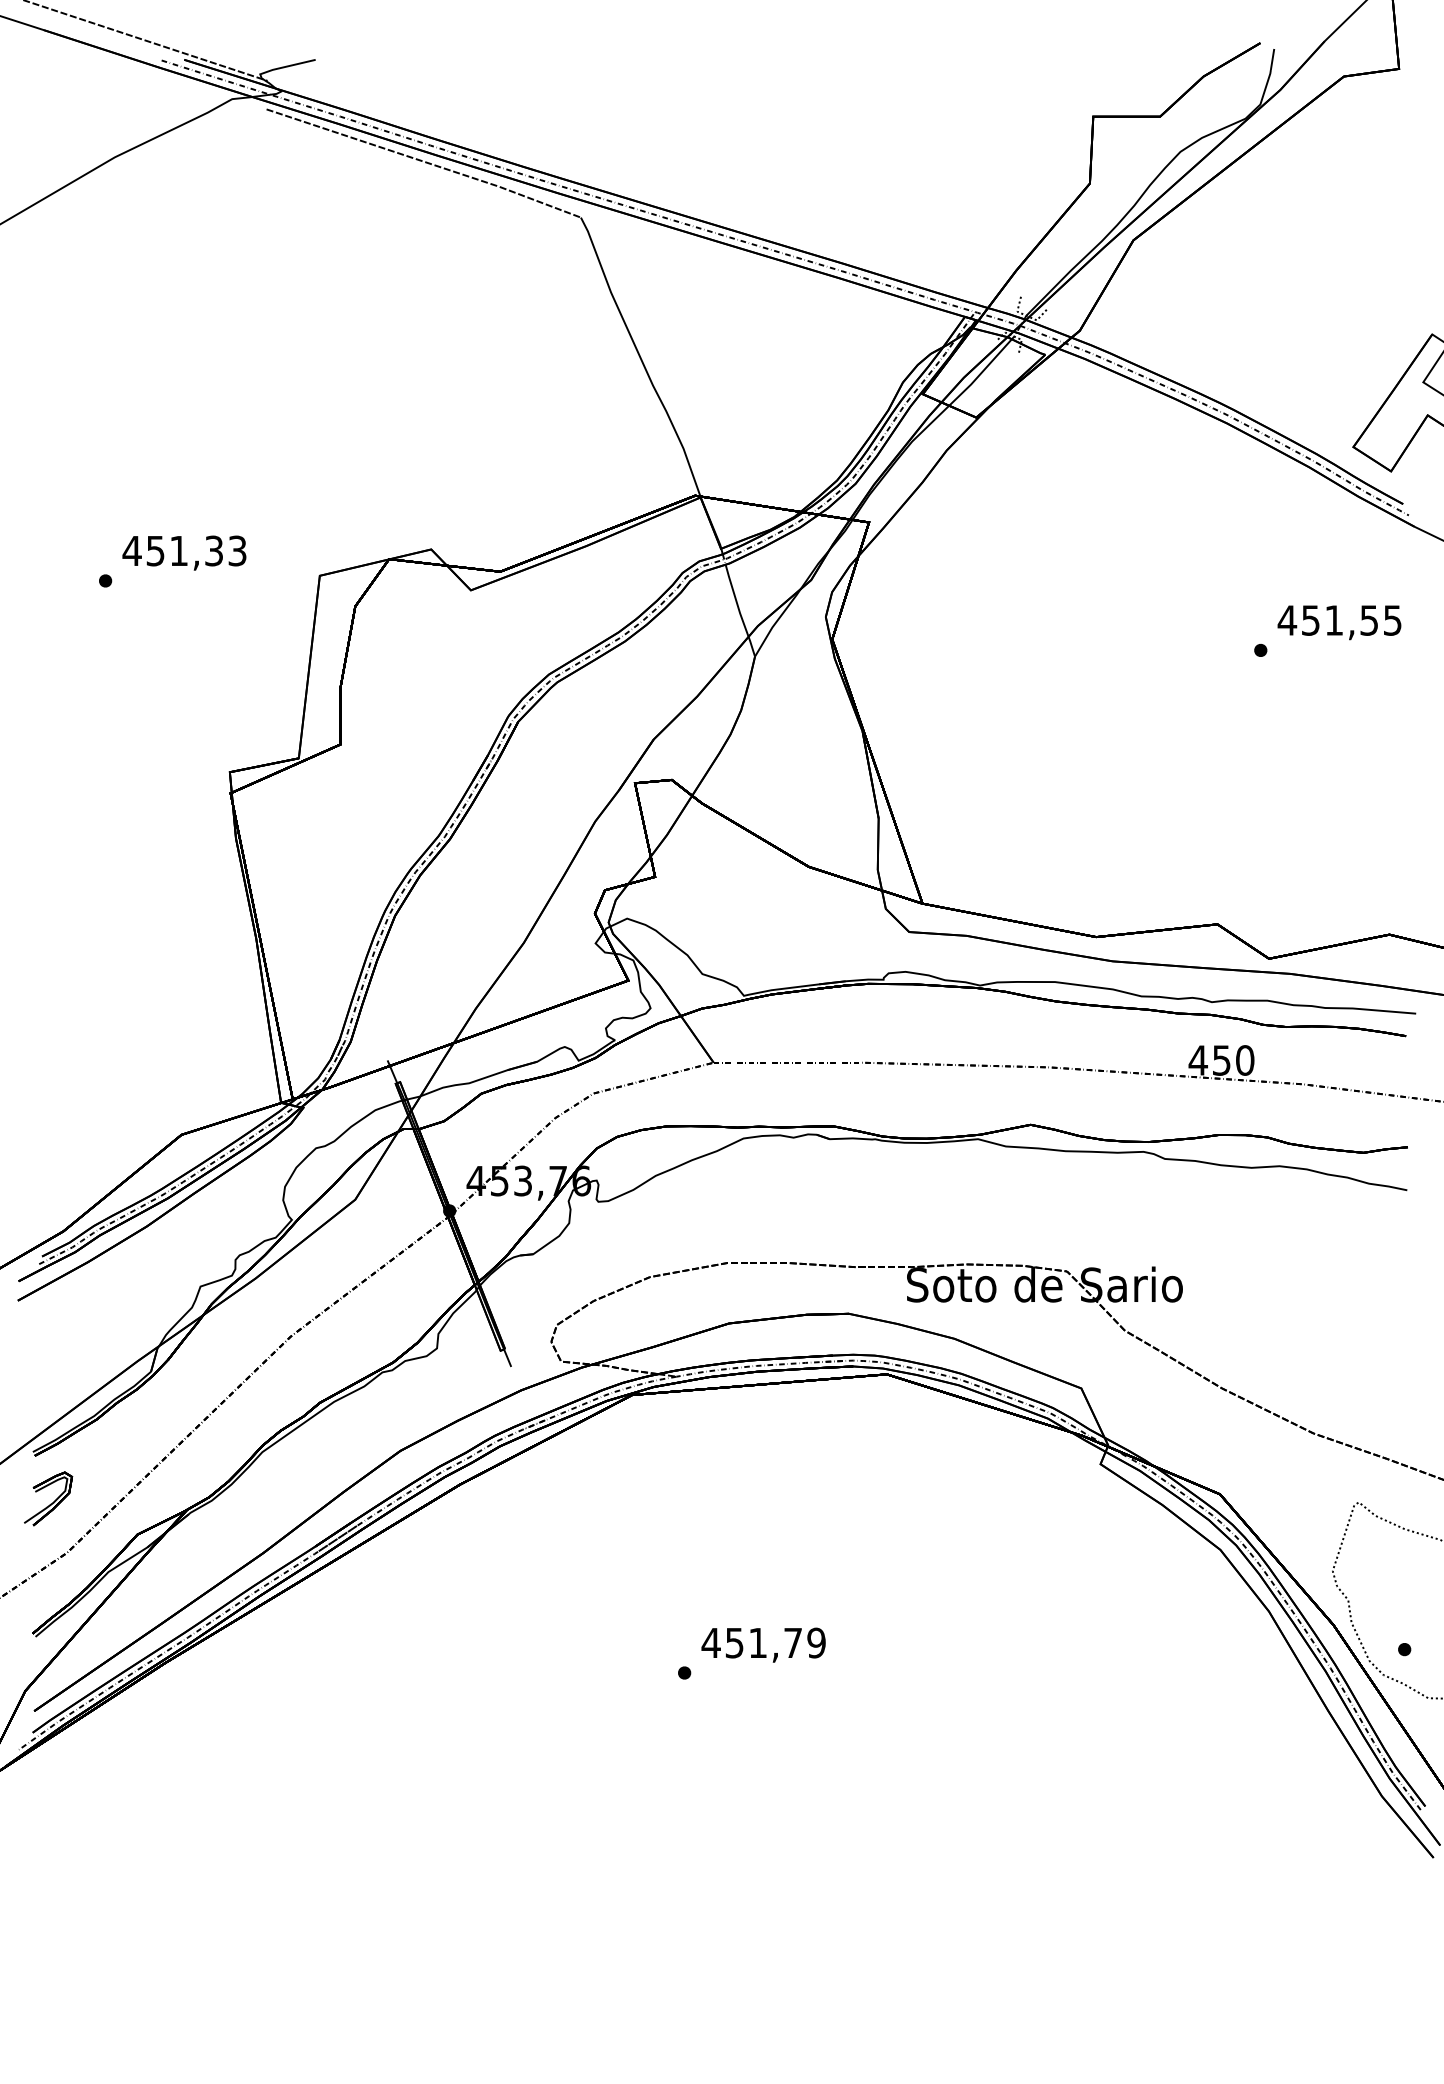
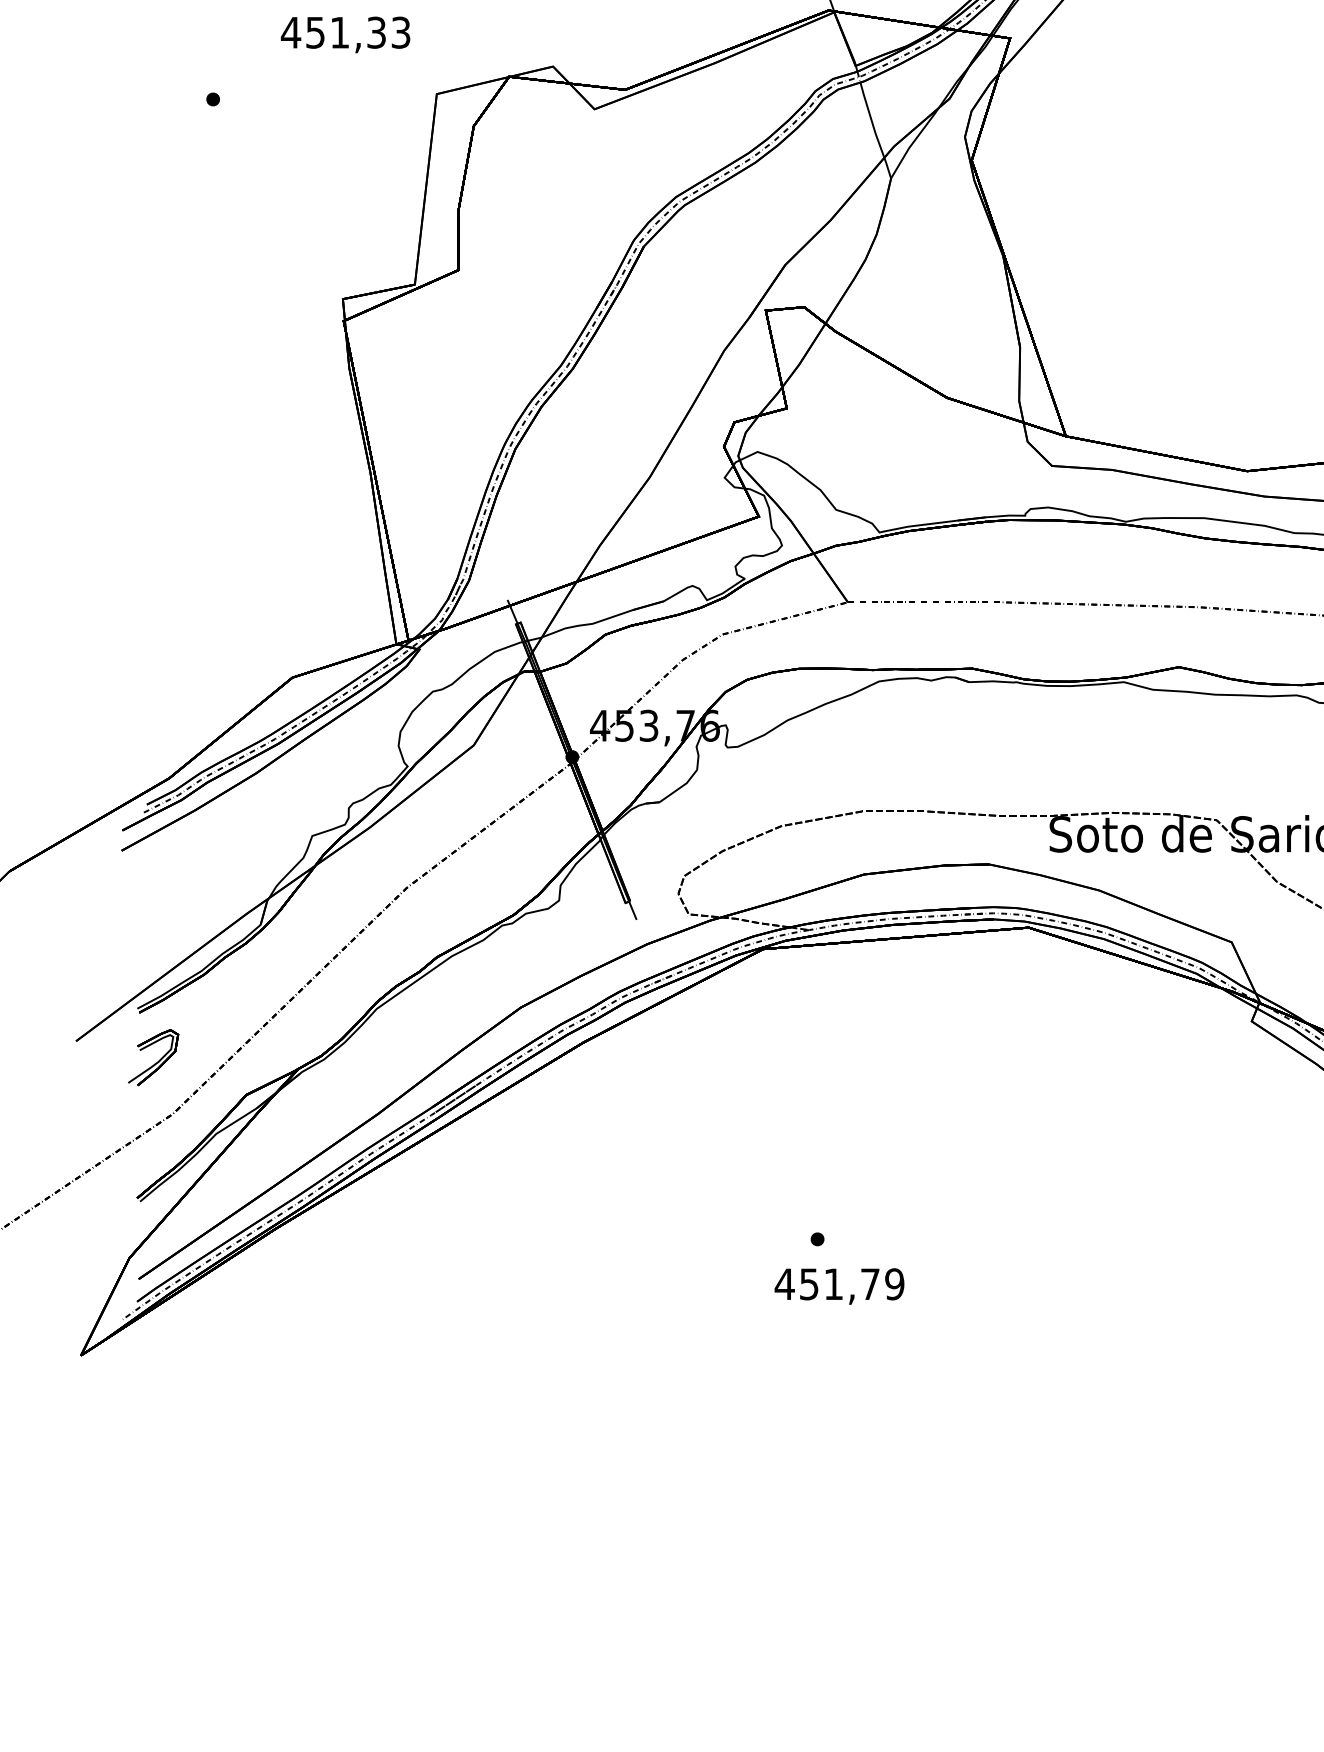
text: (184, 552) -> (345, 34), moved
text: (763, 1644) -> (839, 1285), moved

